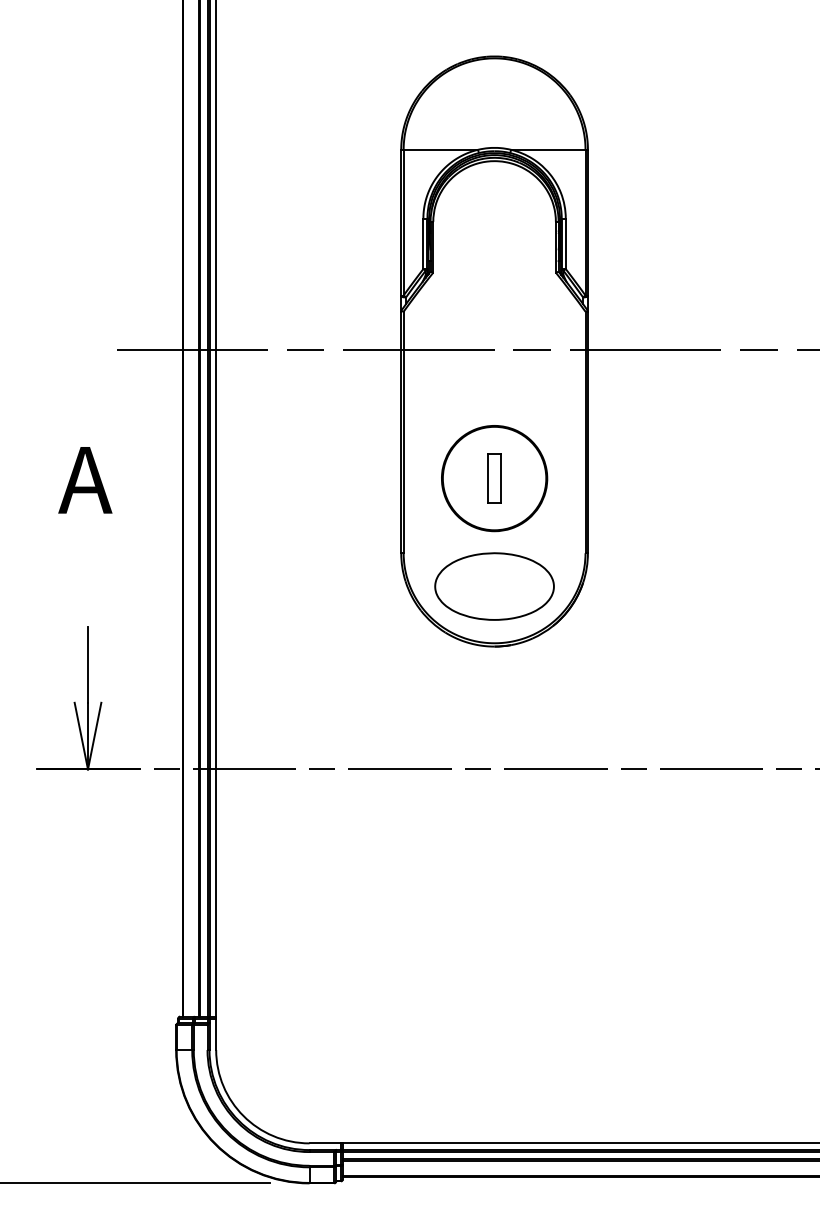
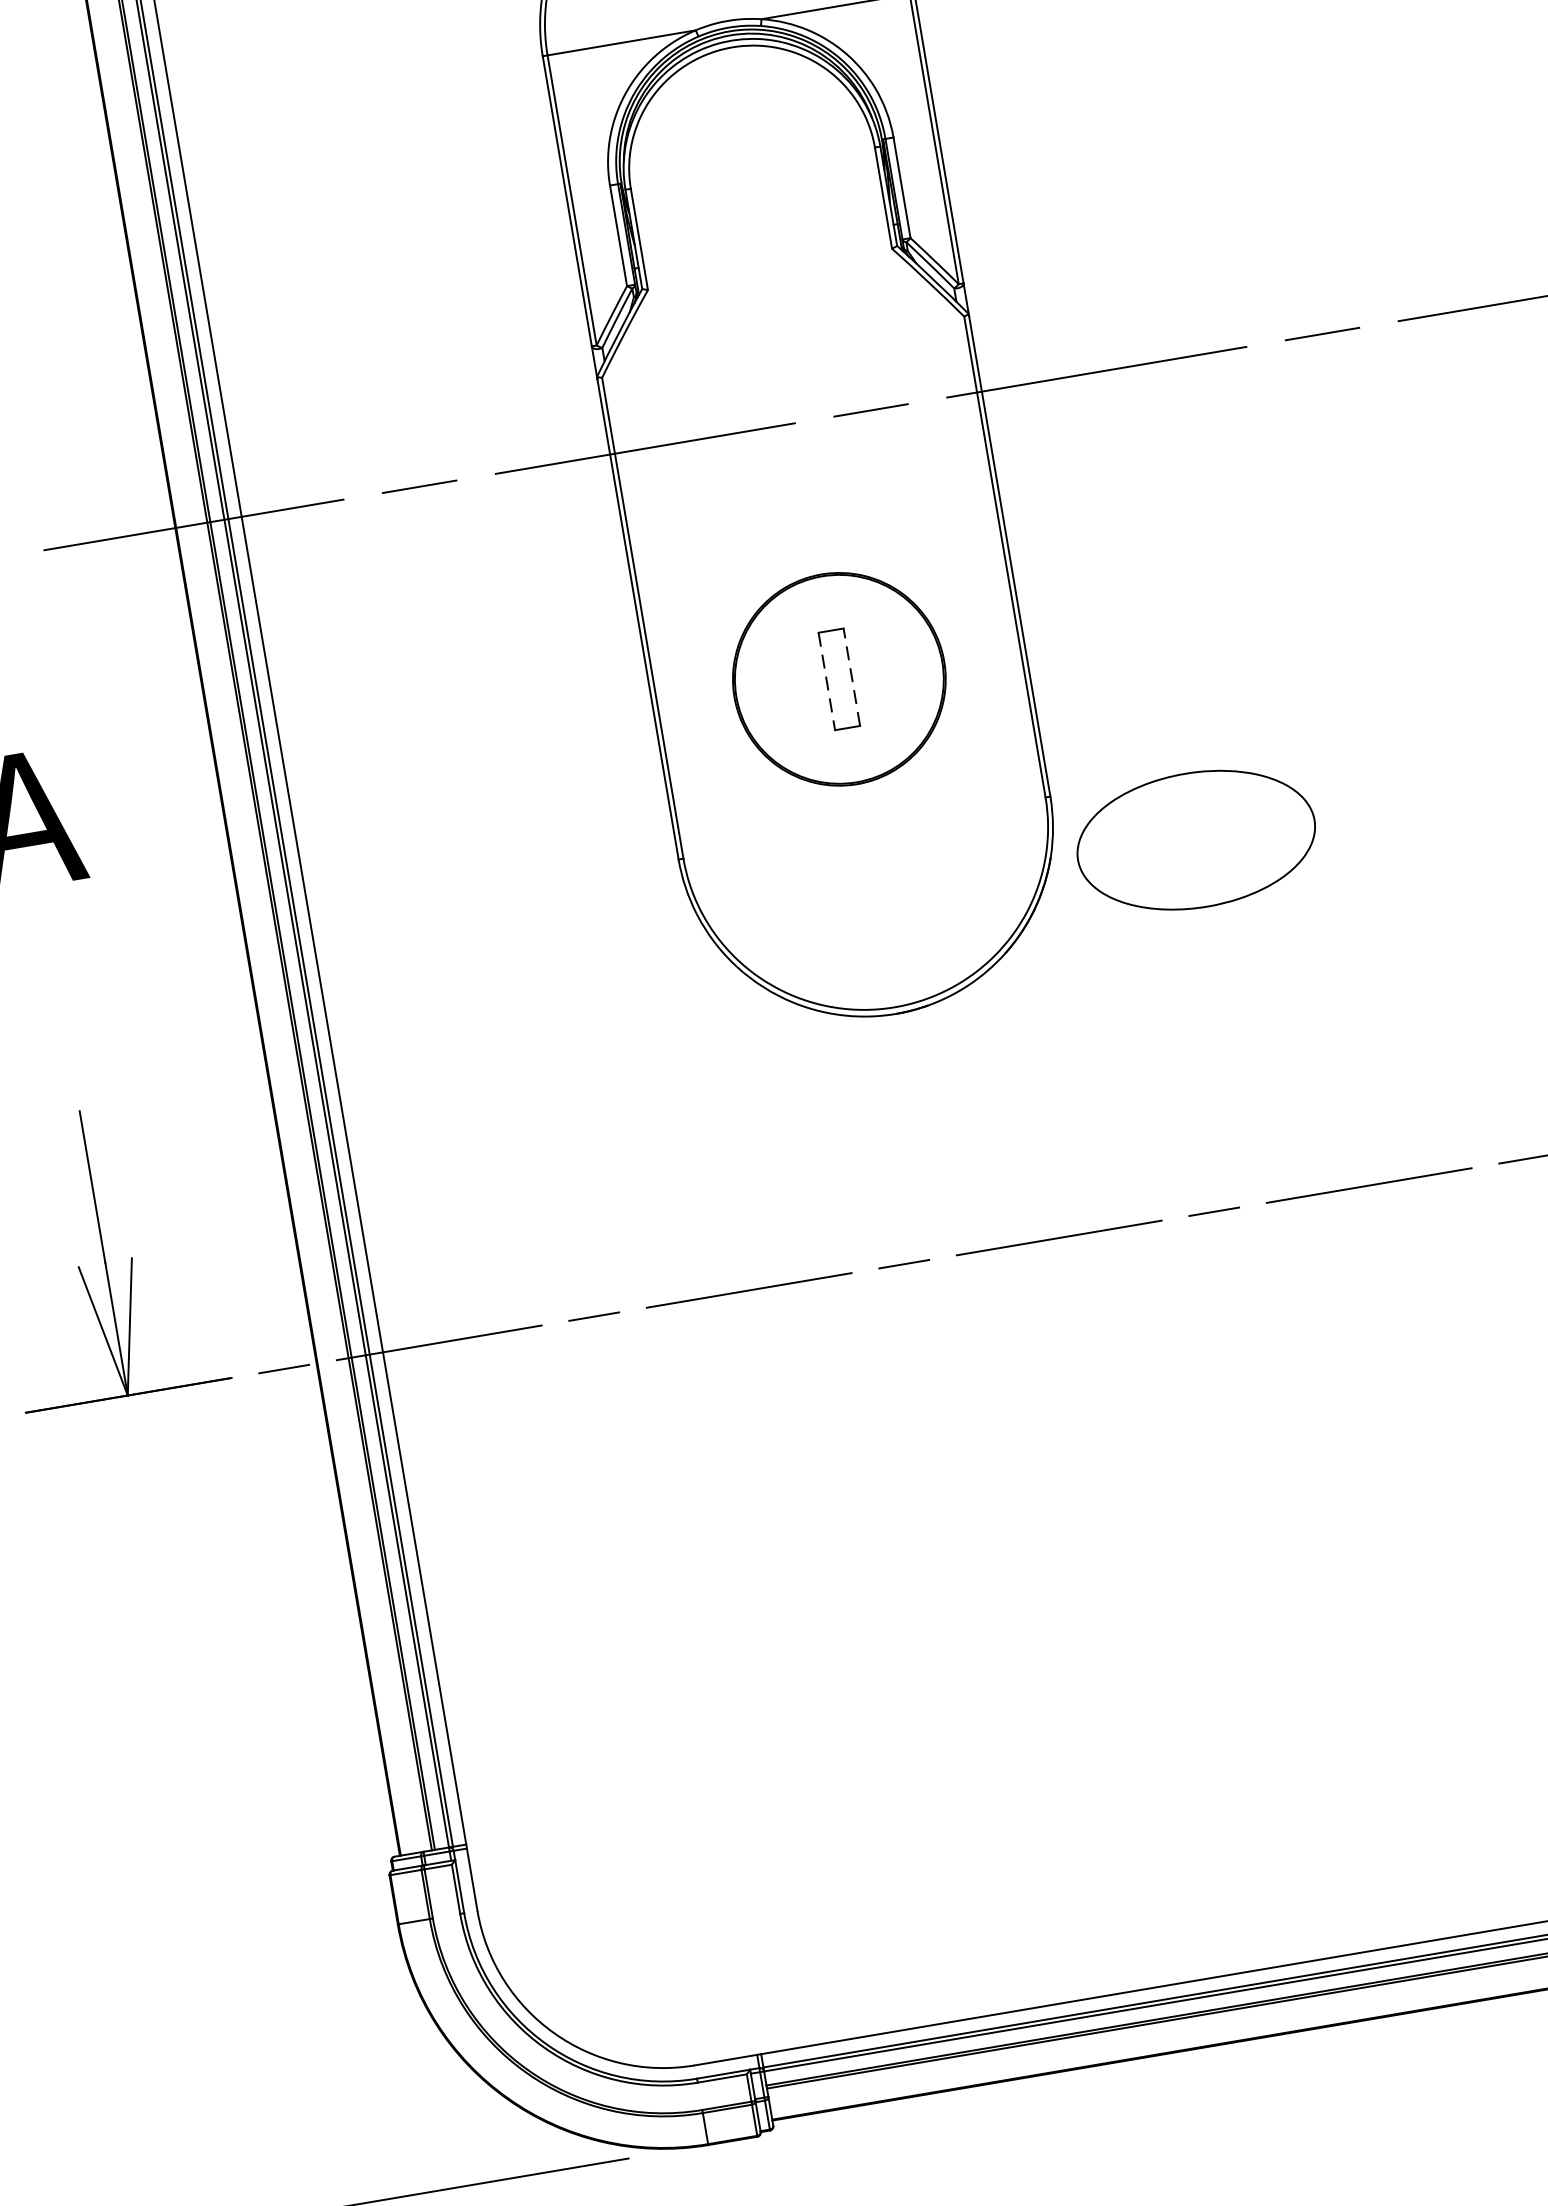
line: (500, 478) -> (851, 677), solid -> dashed
line: (488, 479) -> (827, 683), solid -> dashed
part: (494, 586) -> (1196, 840), moved

